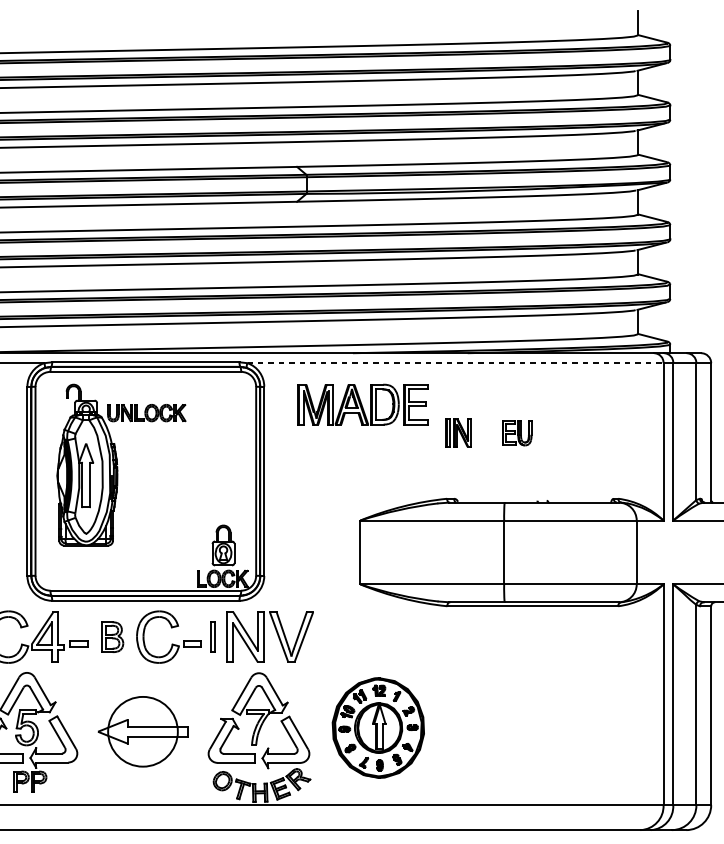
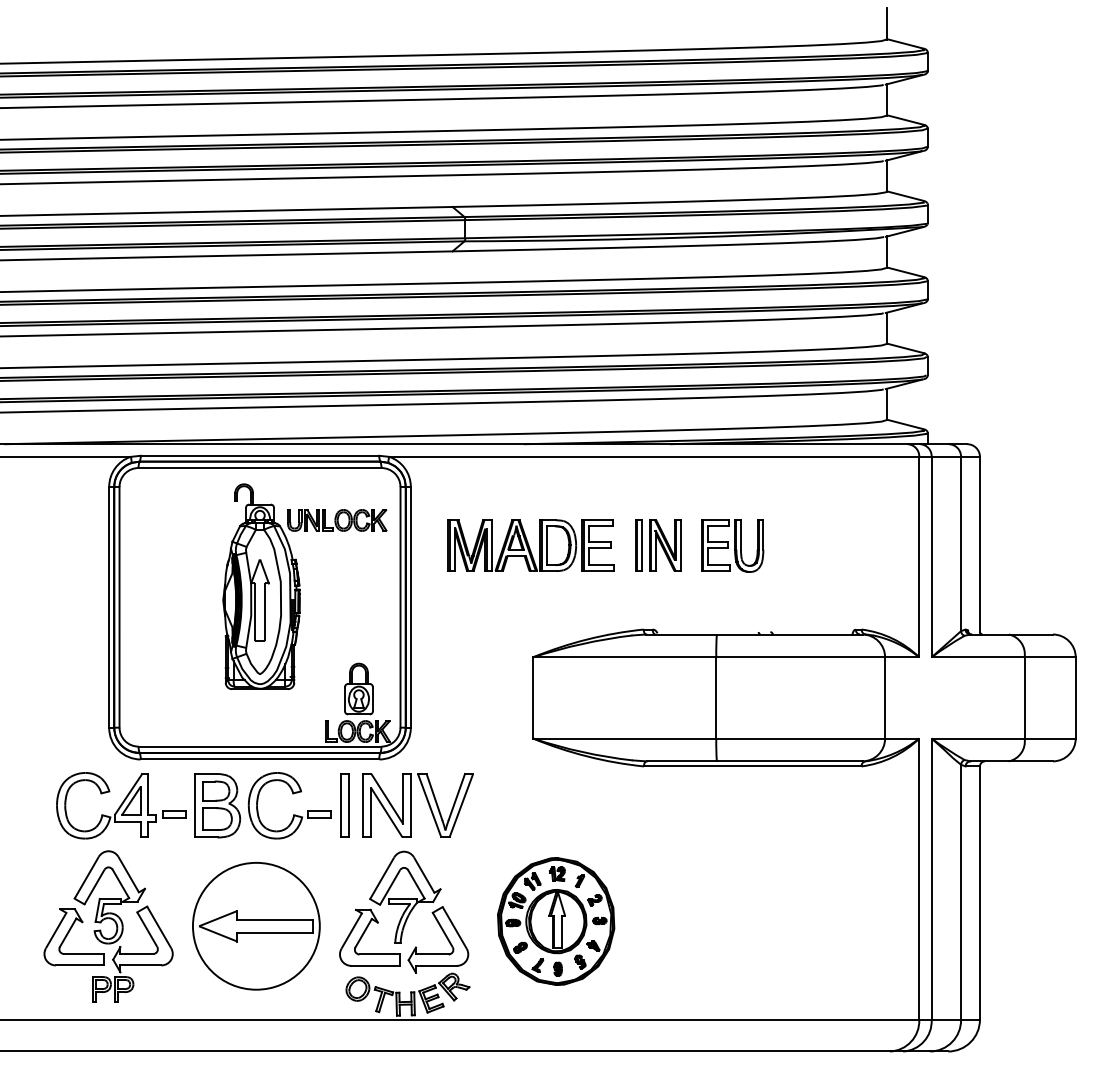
line: (455, 362) -> (654, 456), dashed -> solid
part: (362, 404) -> (530, 545), moved
part: (458, 432) -> (658, 545), size x1.43
part: (516, 432) -> (732, 545), size x1.67
part: (121, 464) -> (304, 586), moved
part: (112, 636) -> (217, 805), size x1.67
part: (212, 636) -> (344, 805), size x1.67
circle: (142, 731) -> (255, 925), size x1.43

